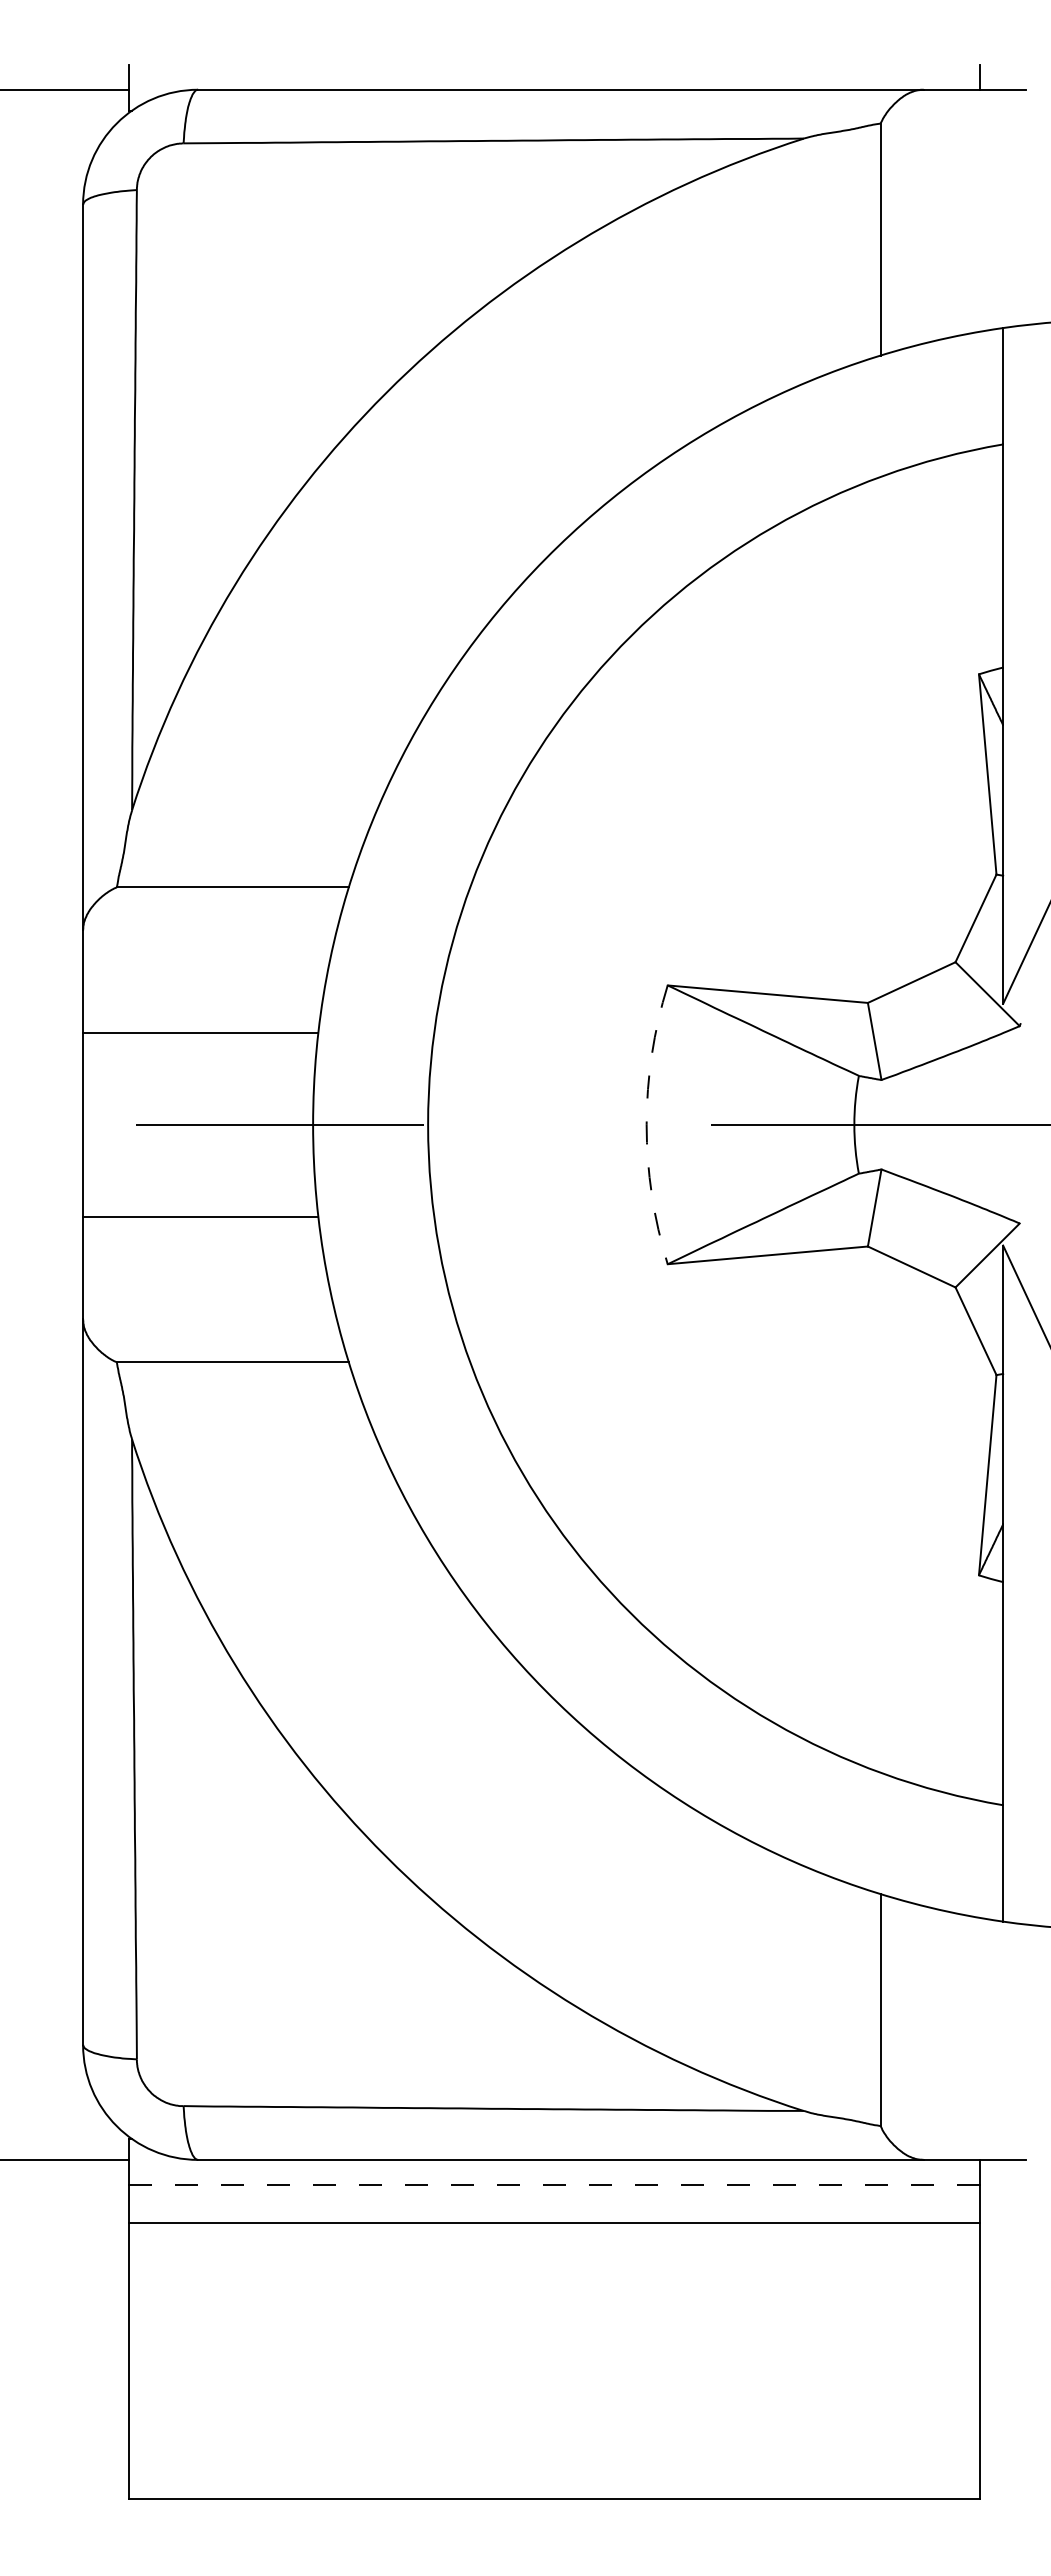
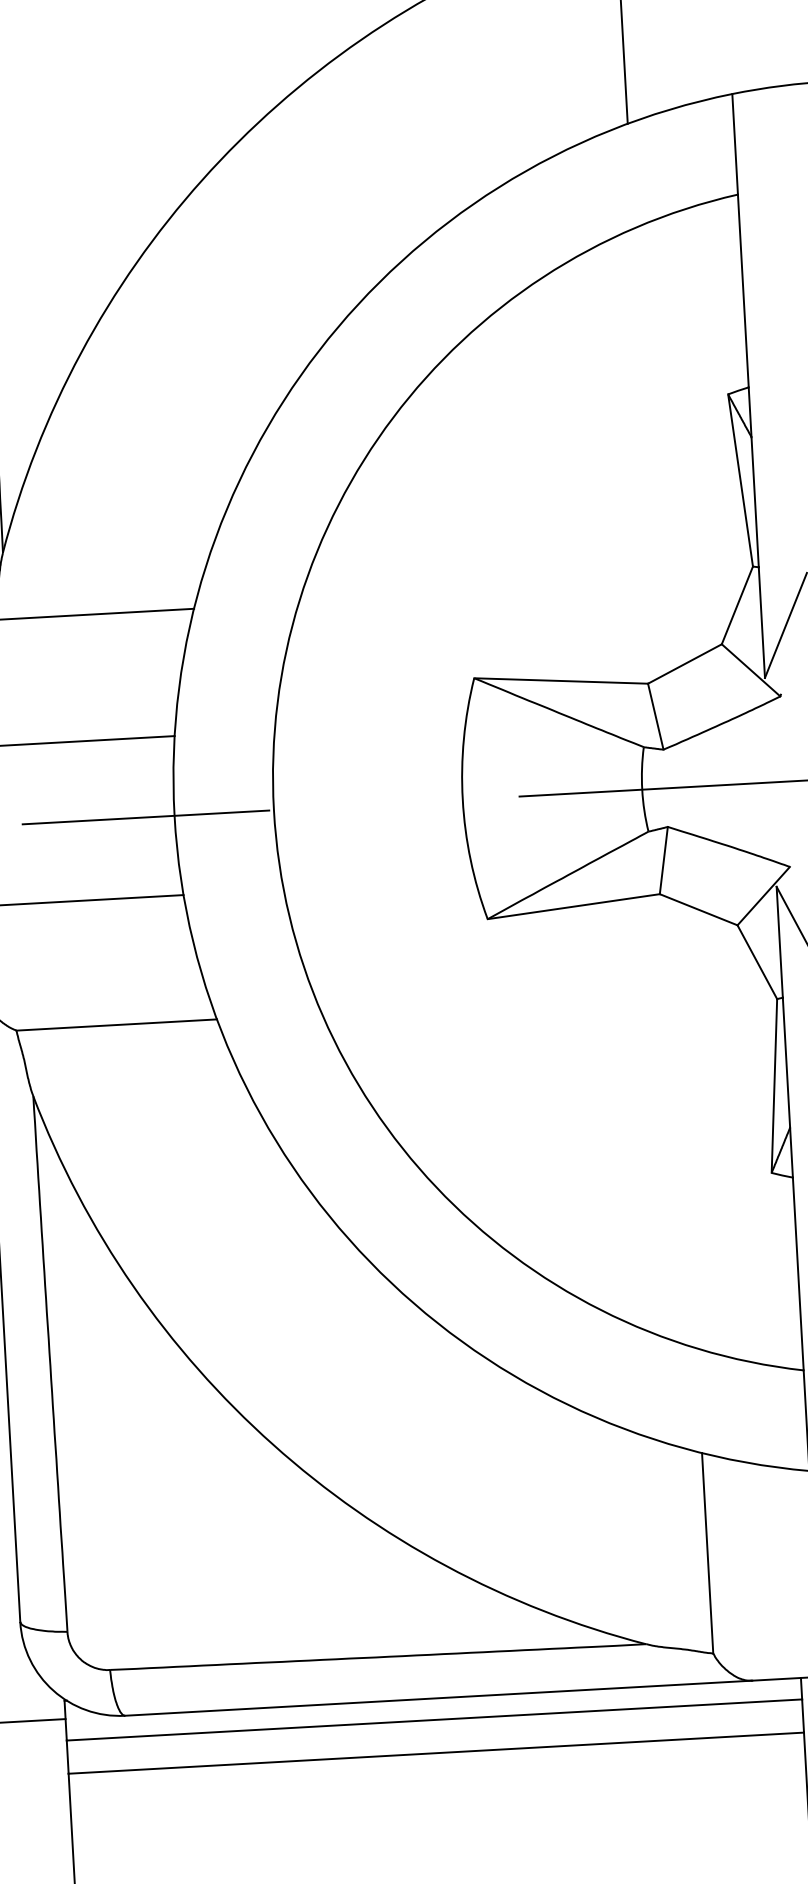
arc: (646, 1124) -> (462, 799), dashed -> solid
line: (554, 2184) -> (434, 1719), dashed -> solid

